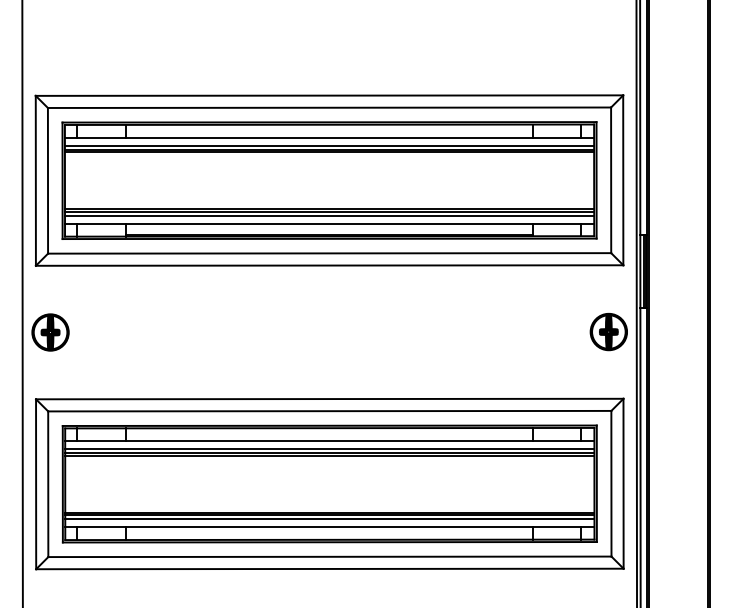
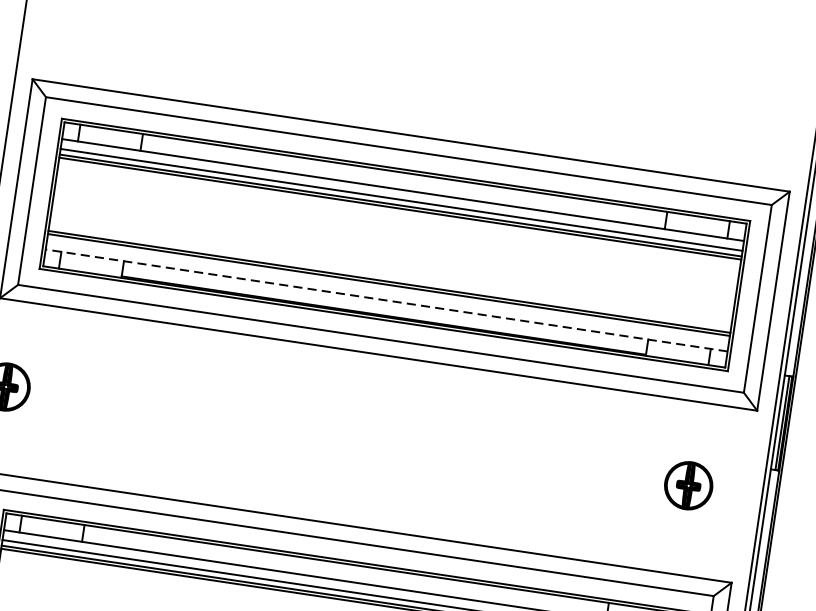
line: (329, 216) -> (387, 291), removed
line: (329, 223) -> (386, 300), solid -> dashed
part: (608, 332) -> (688, 486), moved

